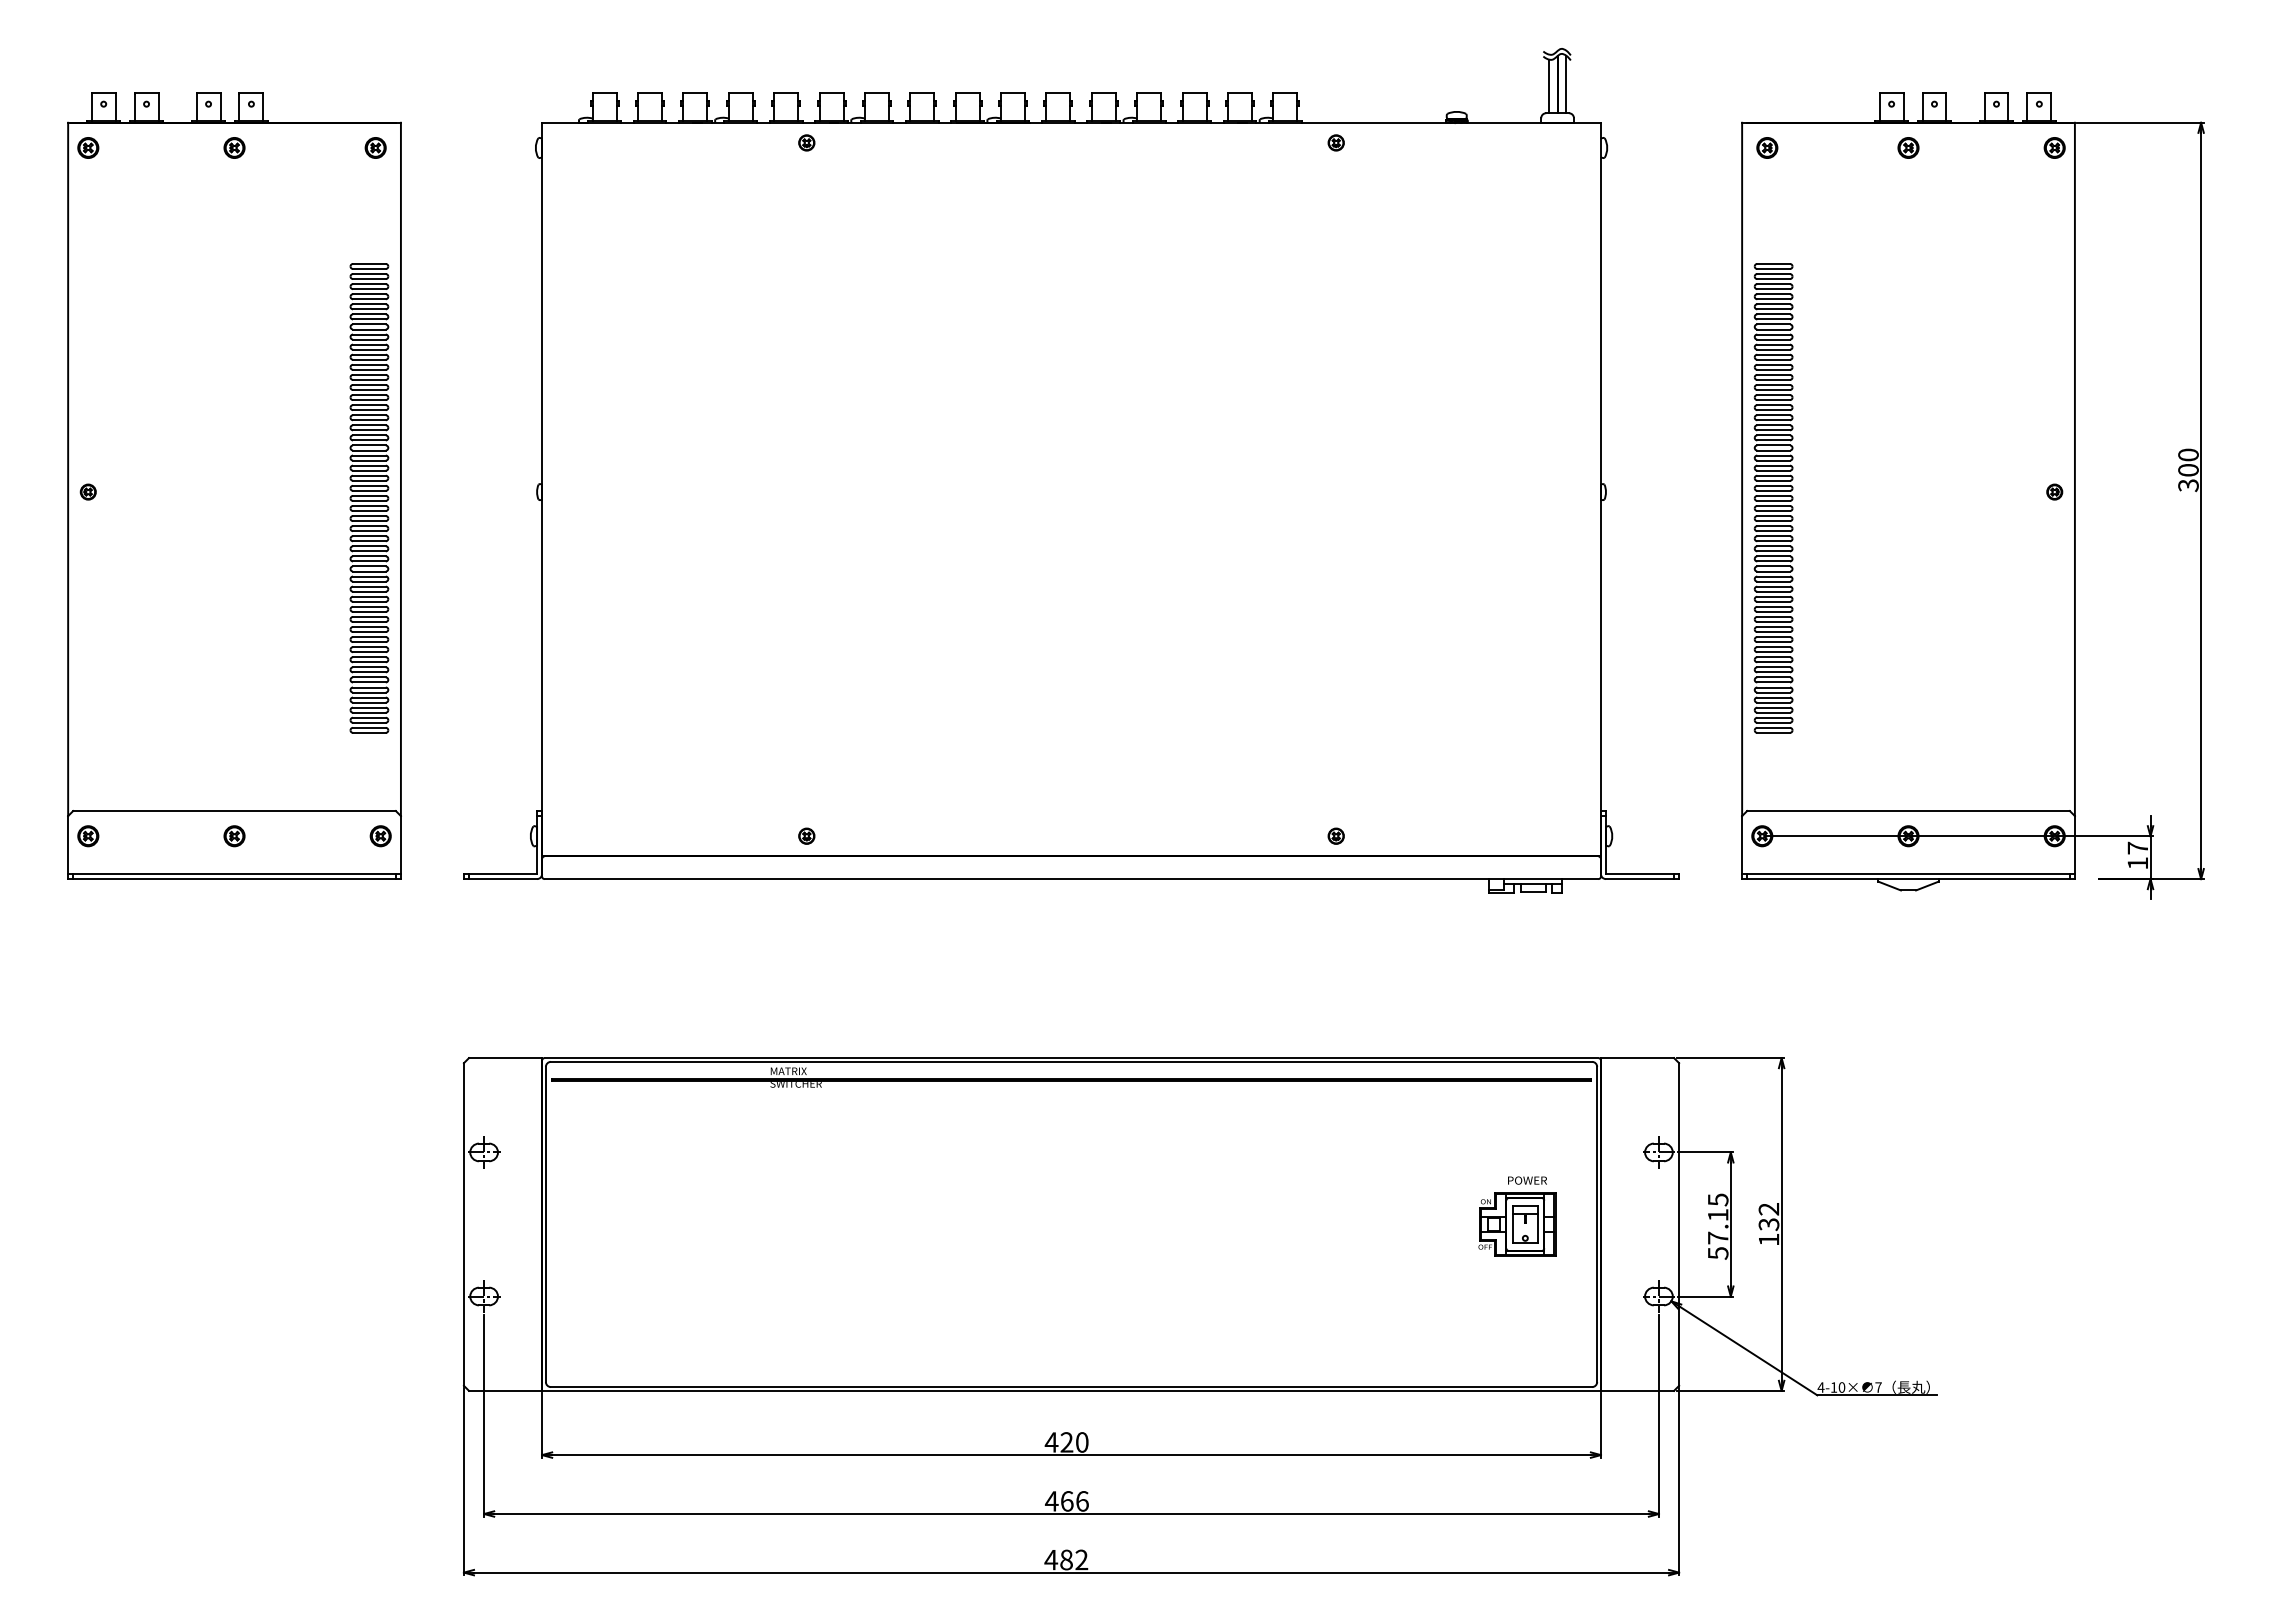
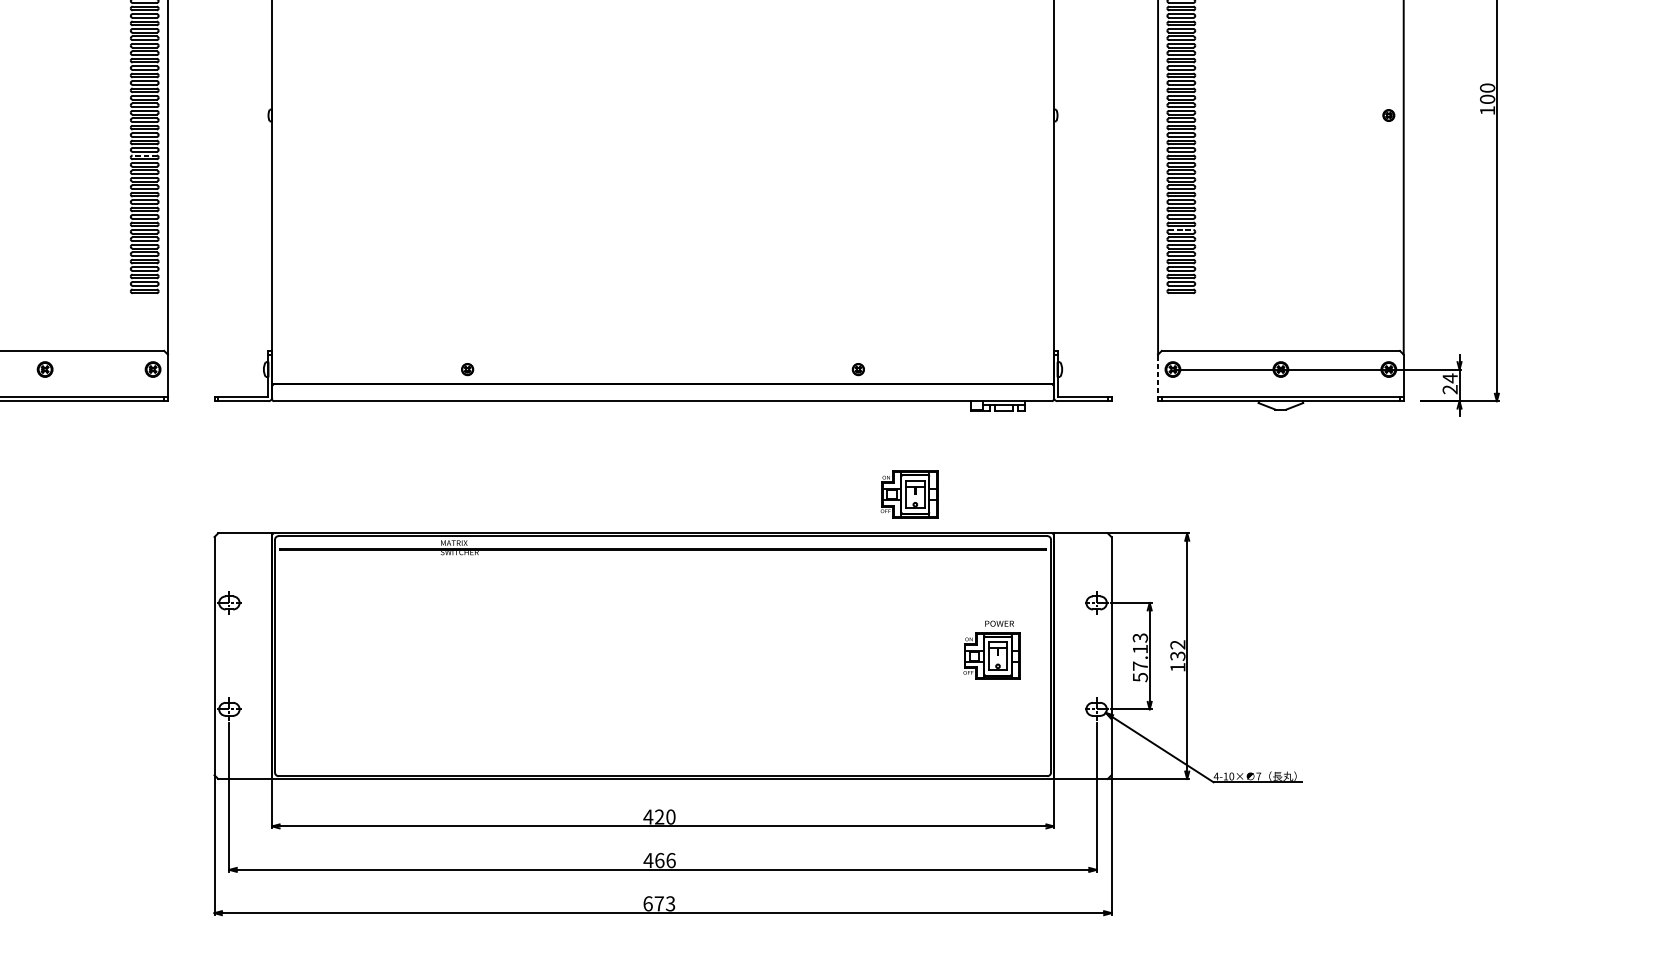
text: (2188, 485) -> (1487, 110), 300 -> 100
line: (368, 546) -> (144, 155), solid -> dashed
line: (1774, 647) -> (1181, 230), solid -> dashed
line: (1742, 847) -> (1158, 377), solid -> dashed
text: (2137, 855) -> (1449, 383), 17 -> 24
part: (1405, 1005) -> (909, 494), added
text: (1717, 1199) -> (1139, 637), 57.15 -> 57.13
text: (1066, 1559) -> (659, 903), 482 -> 673

